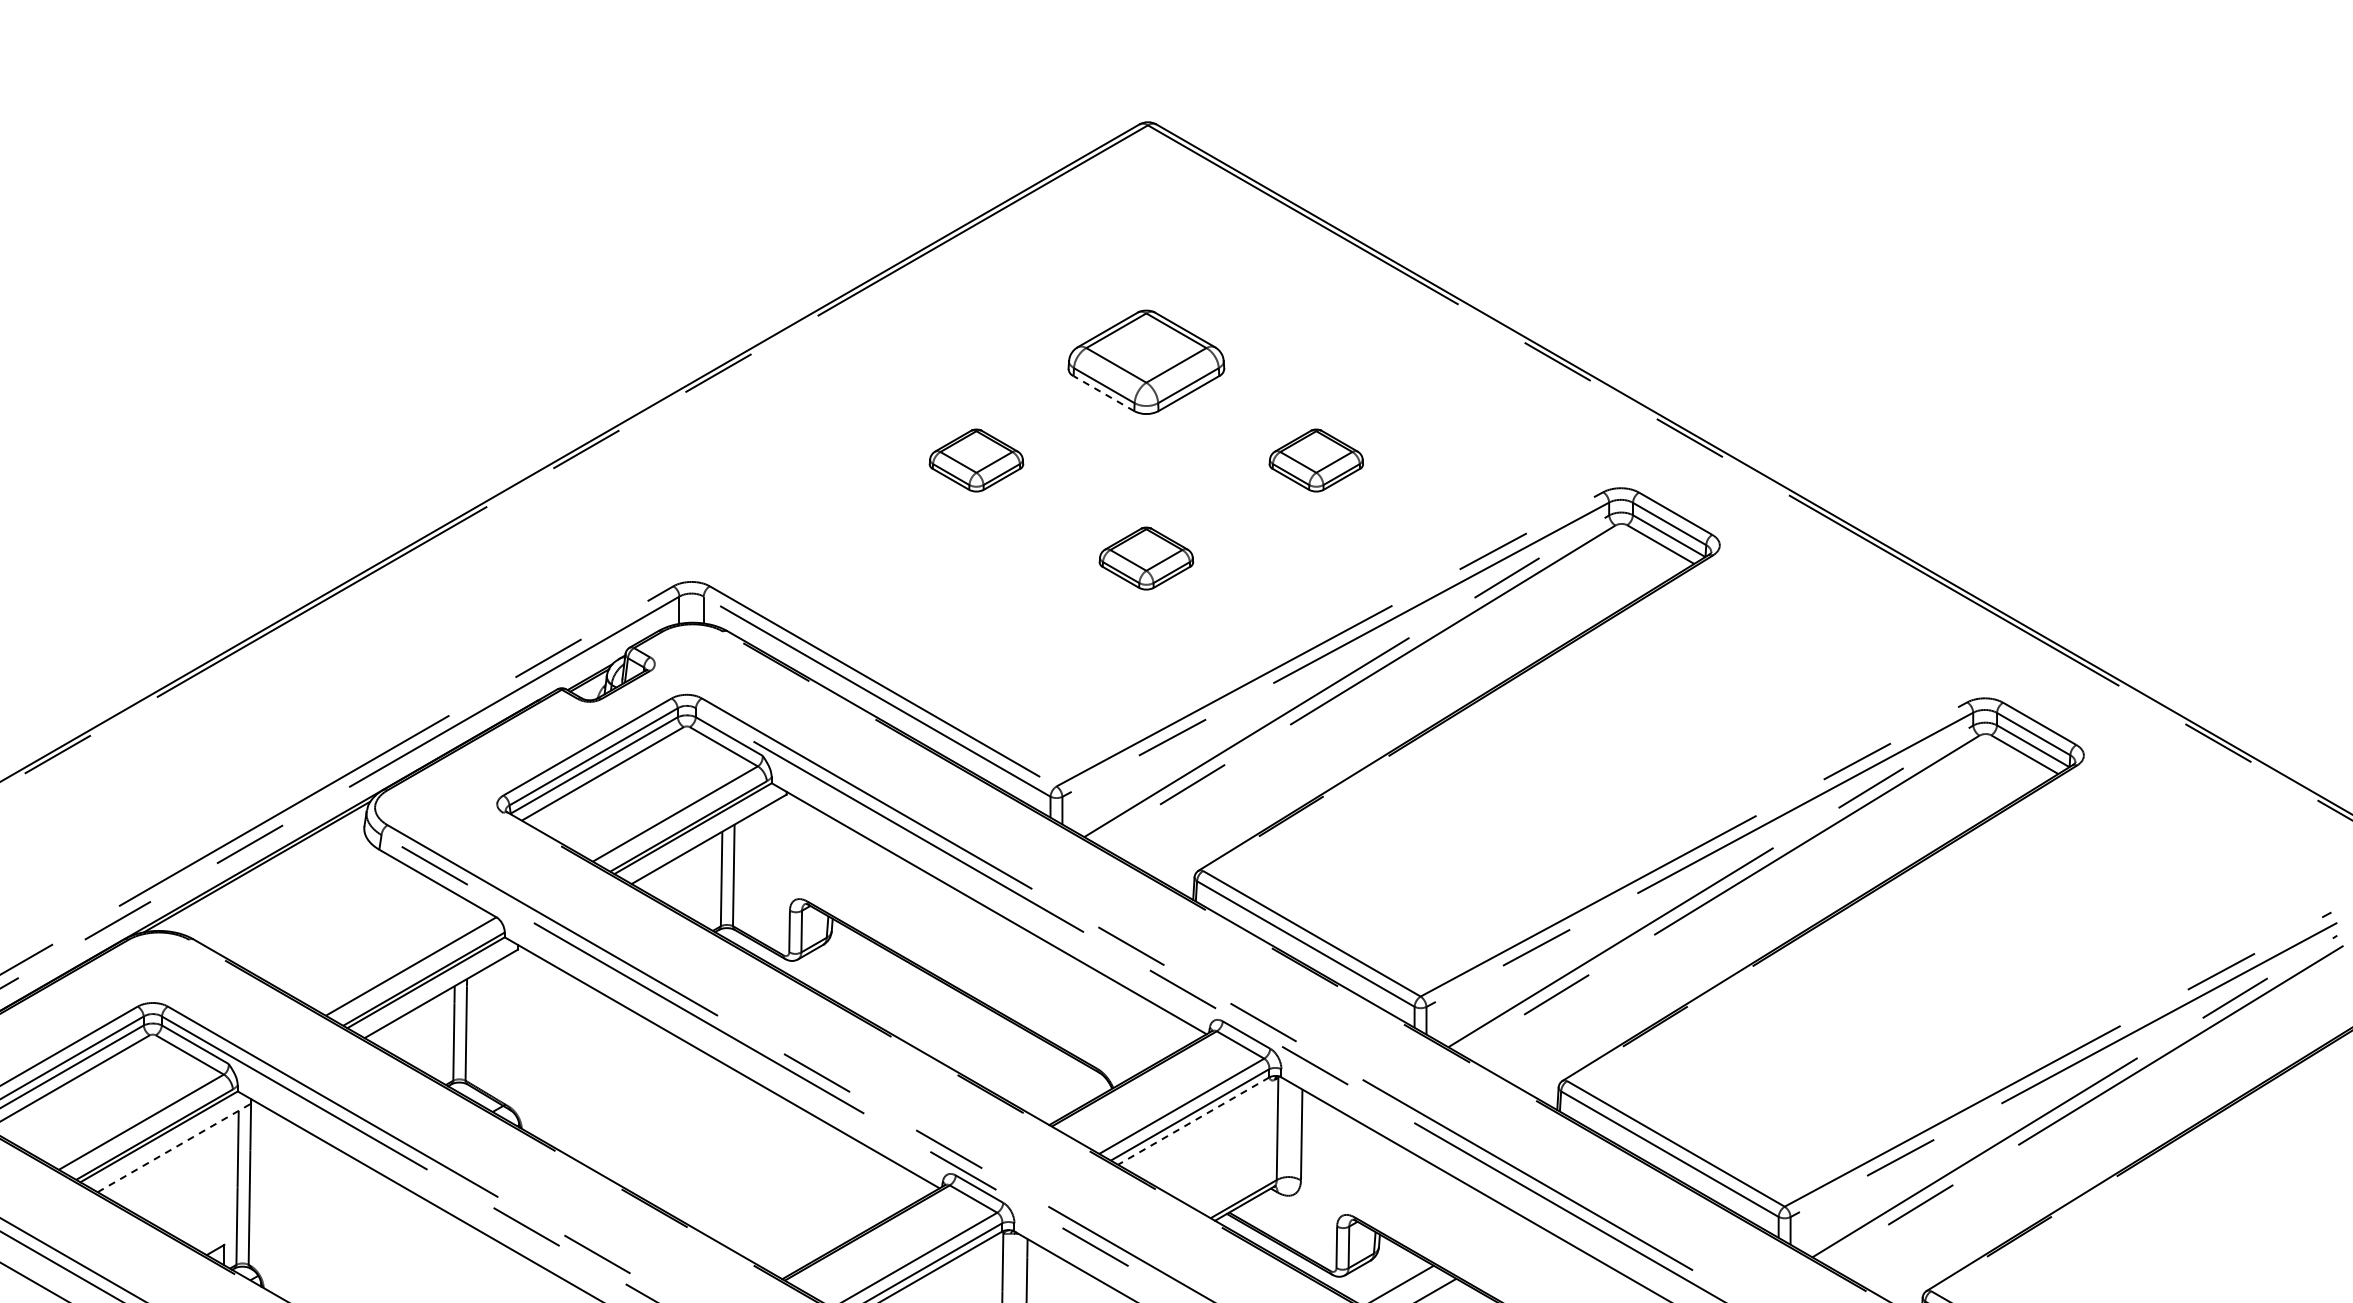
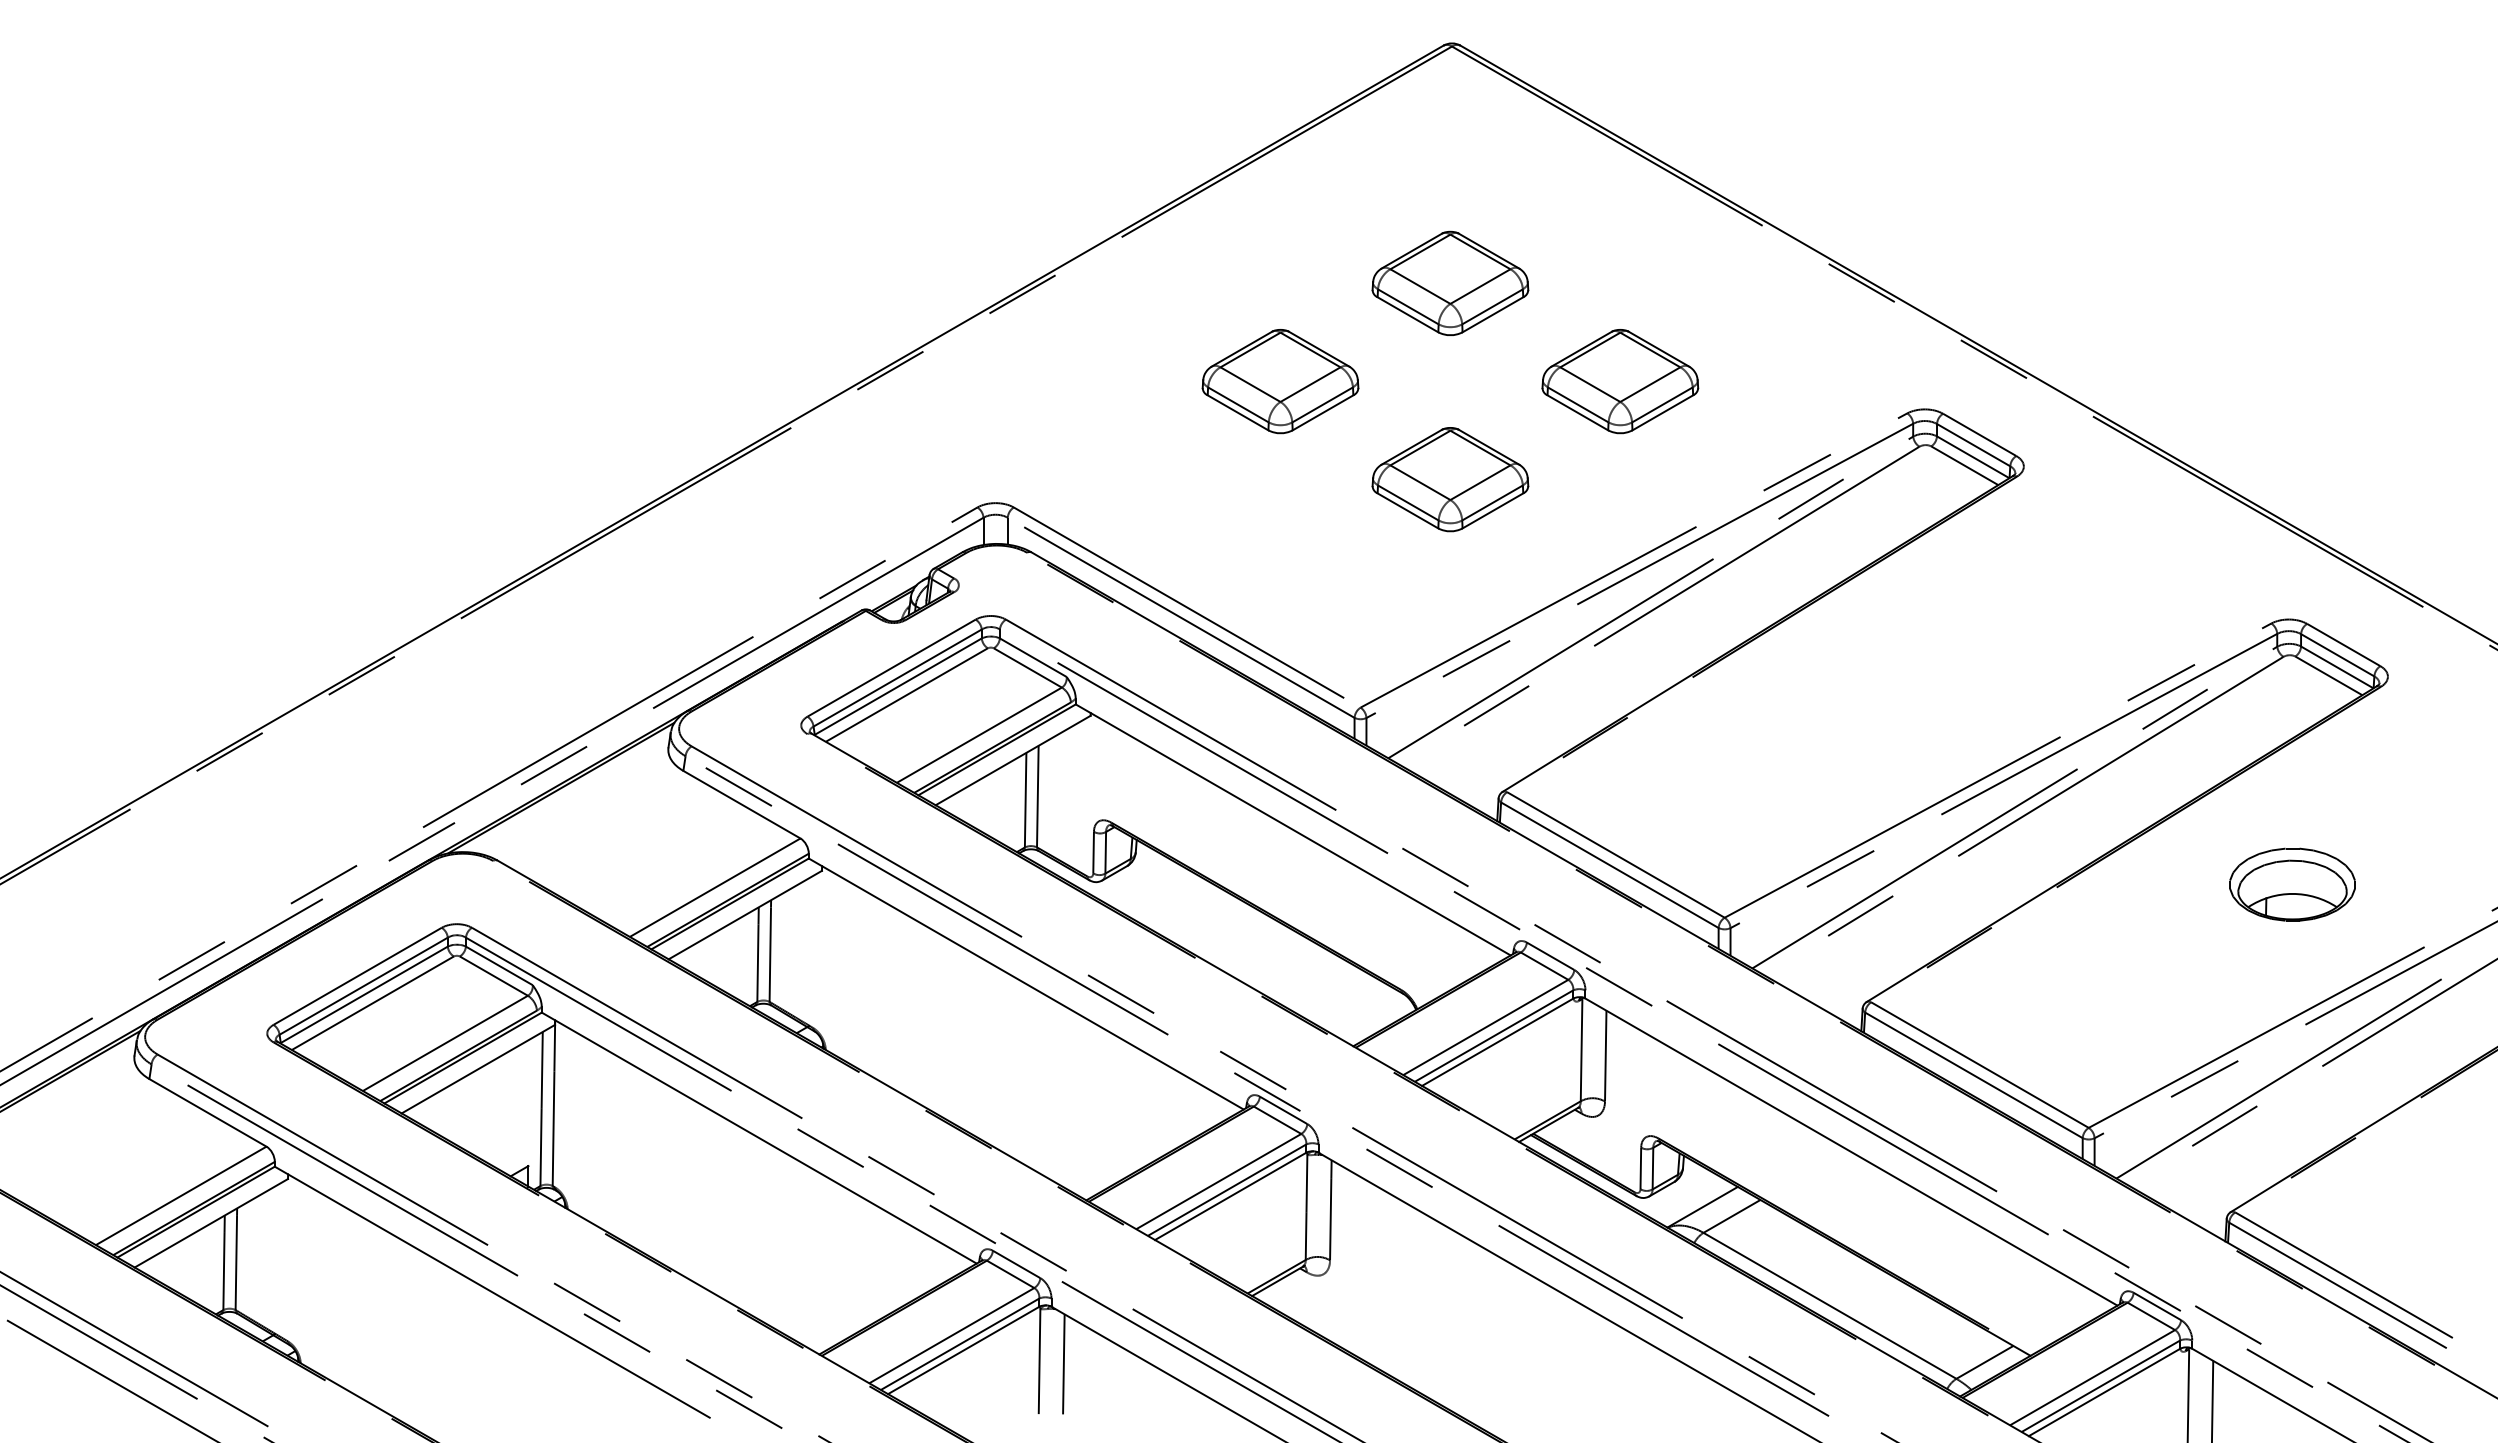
line: (1103, 393) -> (1407, 314), dashed -> solid
part: (976, 460) -> (1280, 381), size x1.67
part: (1316, 460) -> (1620, 381), size x1.67
part: (1146, 558) -> (1450, 479), size x1.67
part: (1988, 963) -> (2292, 884), added
line: (1193, 1121) -> (1497, 1042), dashed -> solid
line: (174, 1147) -> (478, 1068), dashed -> solid

